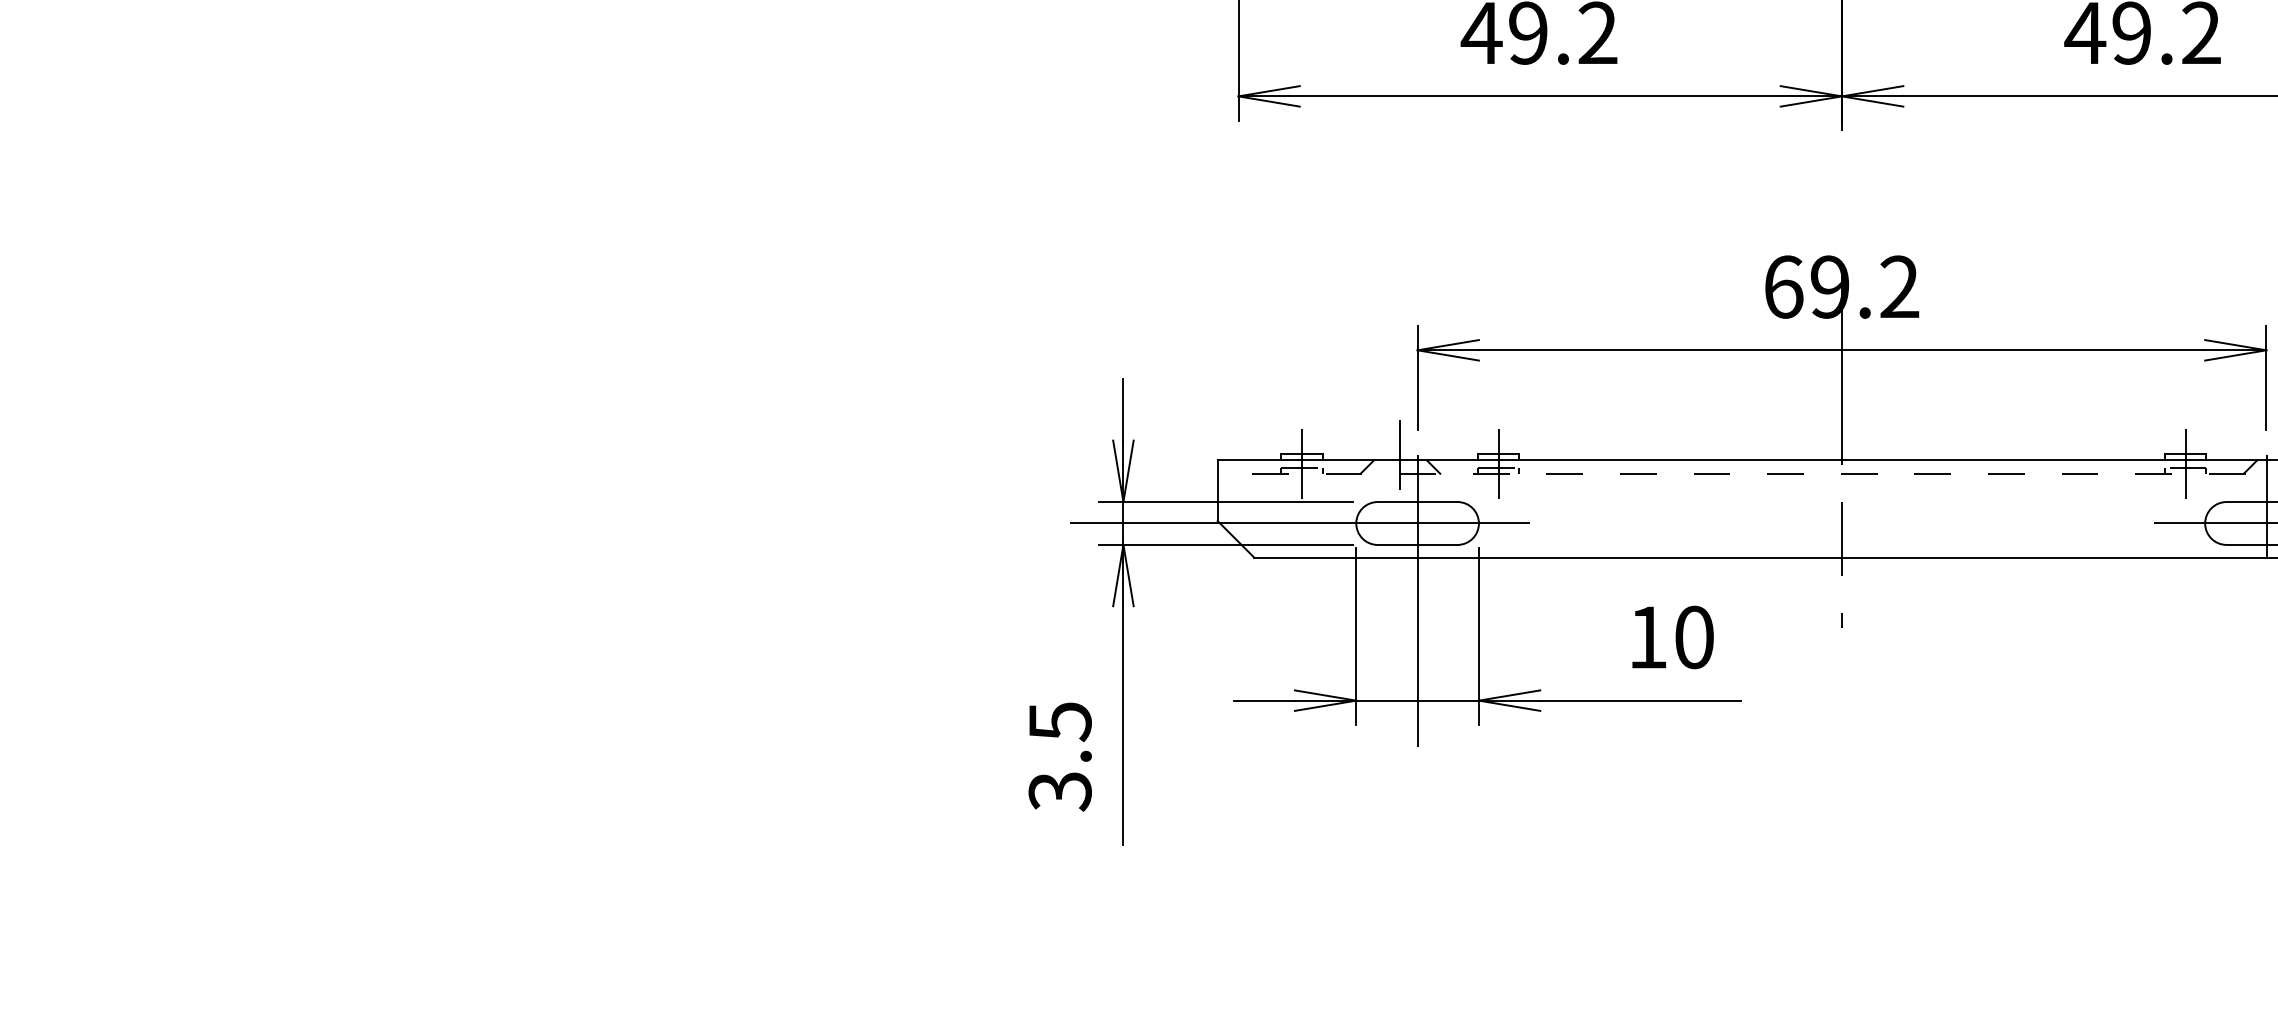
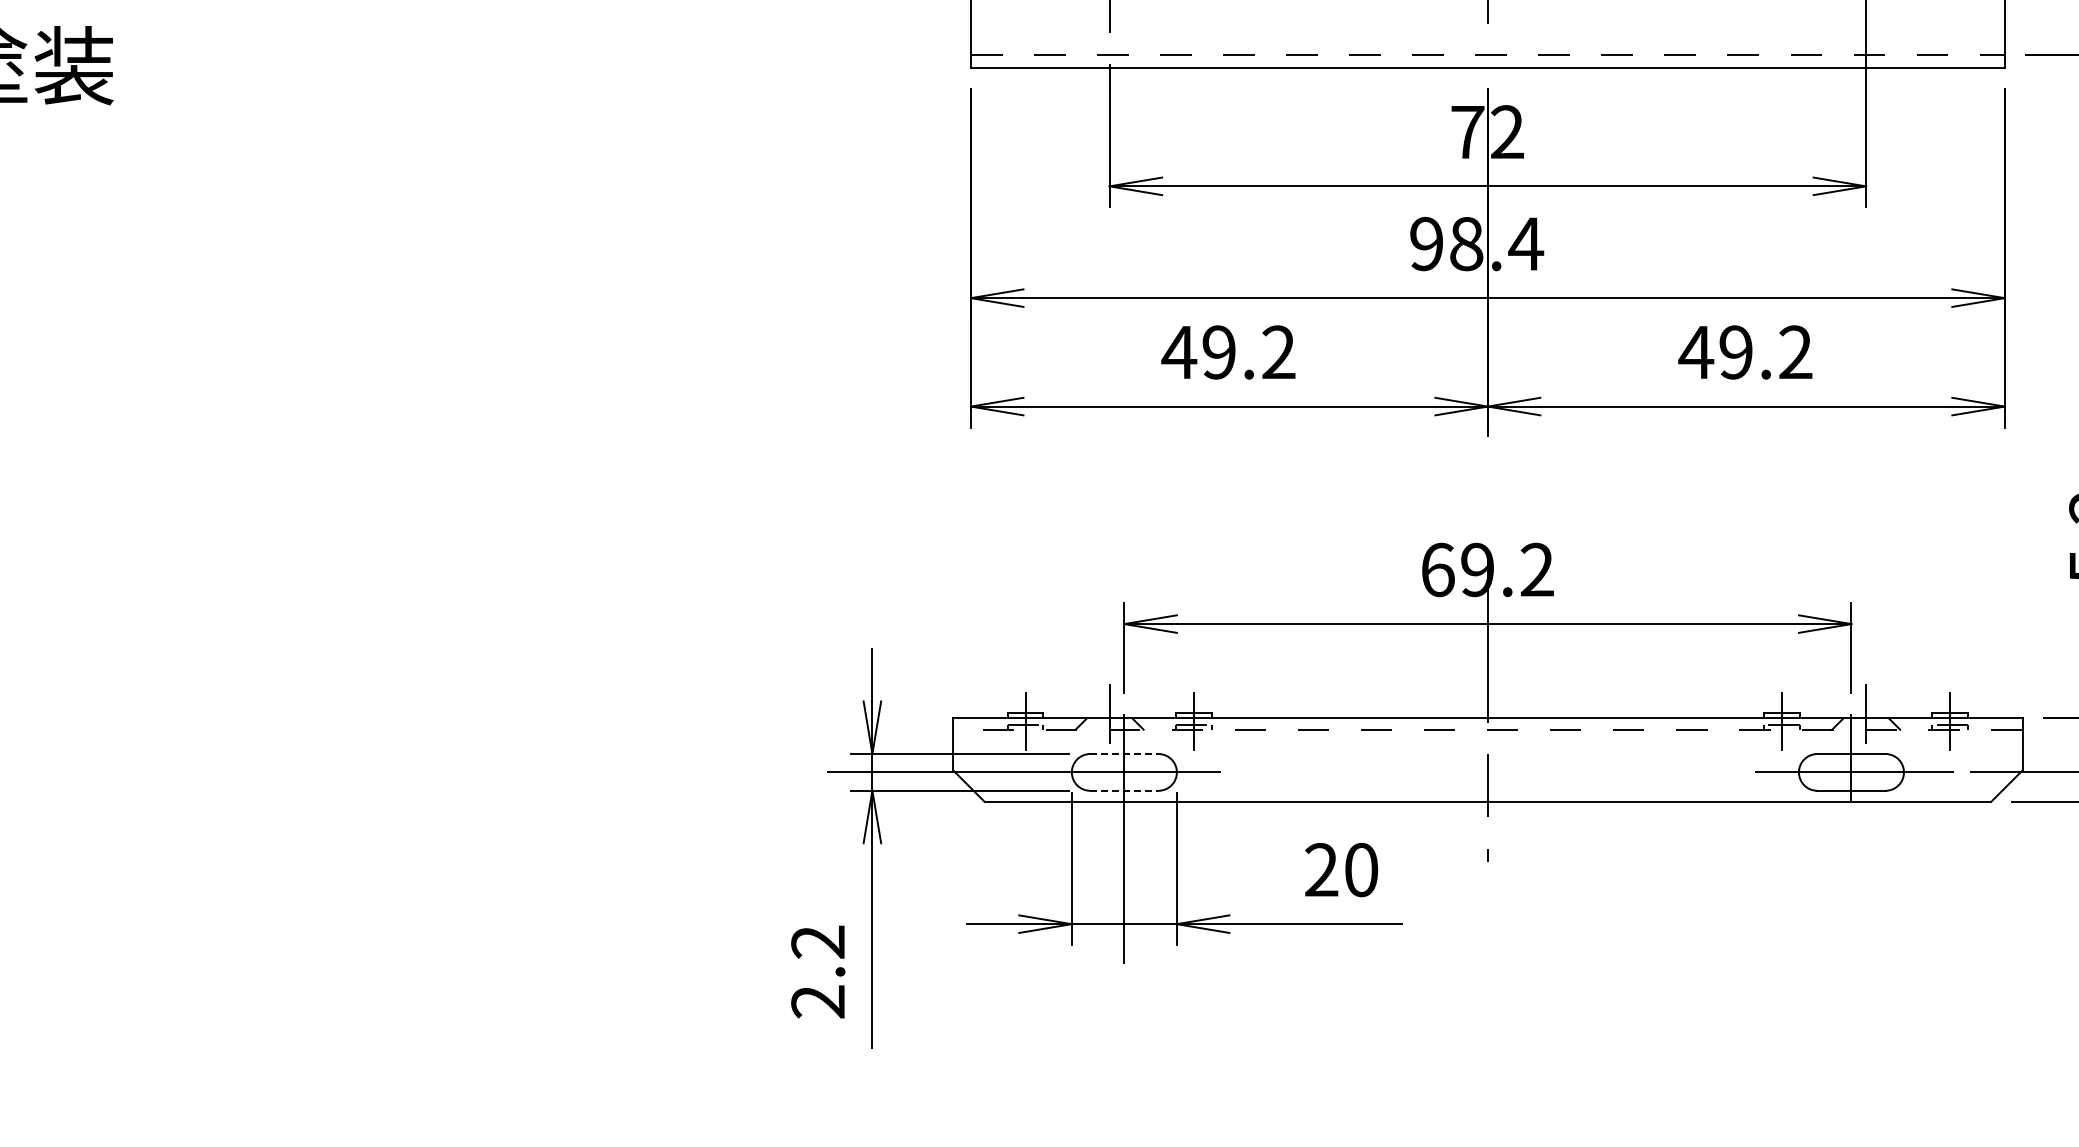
line: (1417, 502) -> (1124, 754), solid -> dashed
line: (1417, 544) -> (1124, 790), solid -> dashed
text: (1647, 636) -> (1321, 869), 10 -> 20
text: (1060, 757) -> (818, 972), 3.5 -> 2.2

